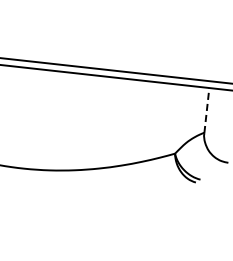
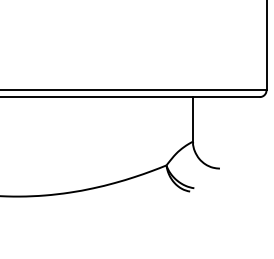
line: (207, 110) -> (193, 119), dashed -> solid

